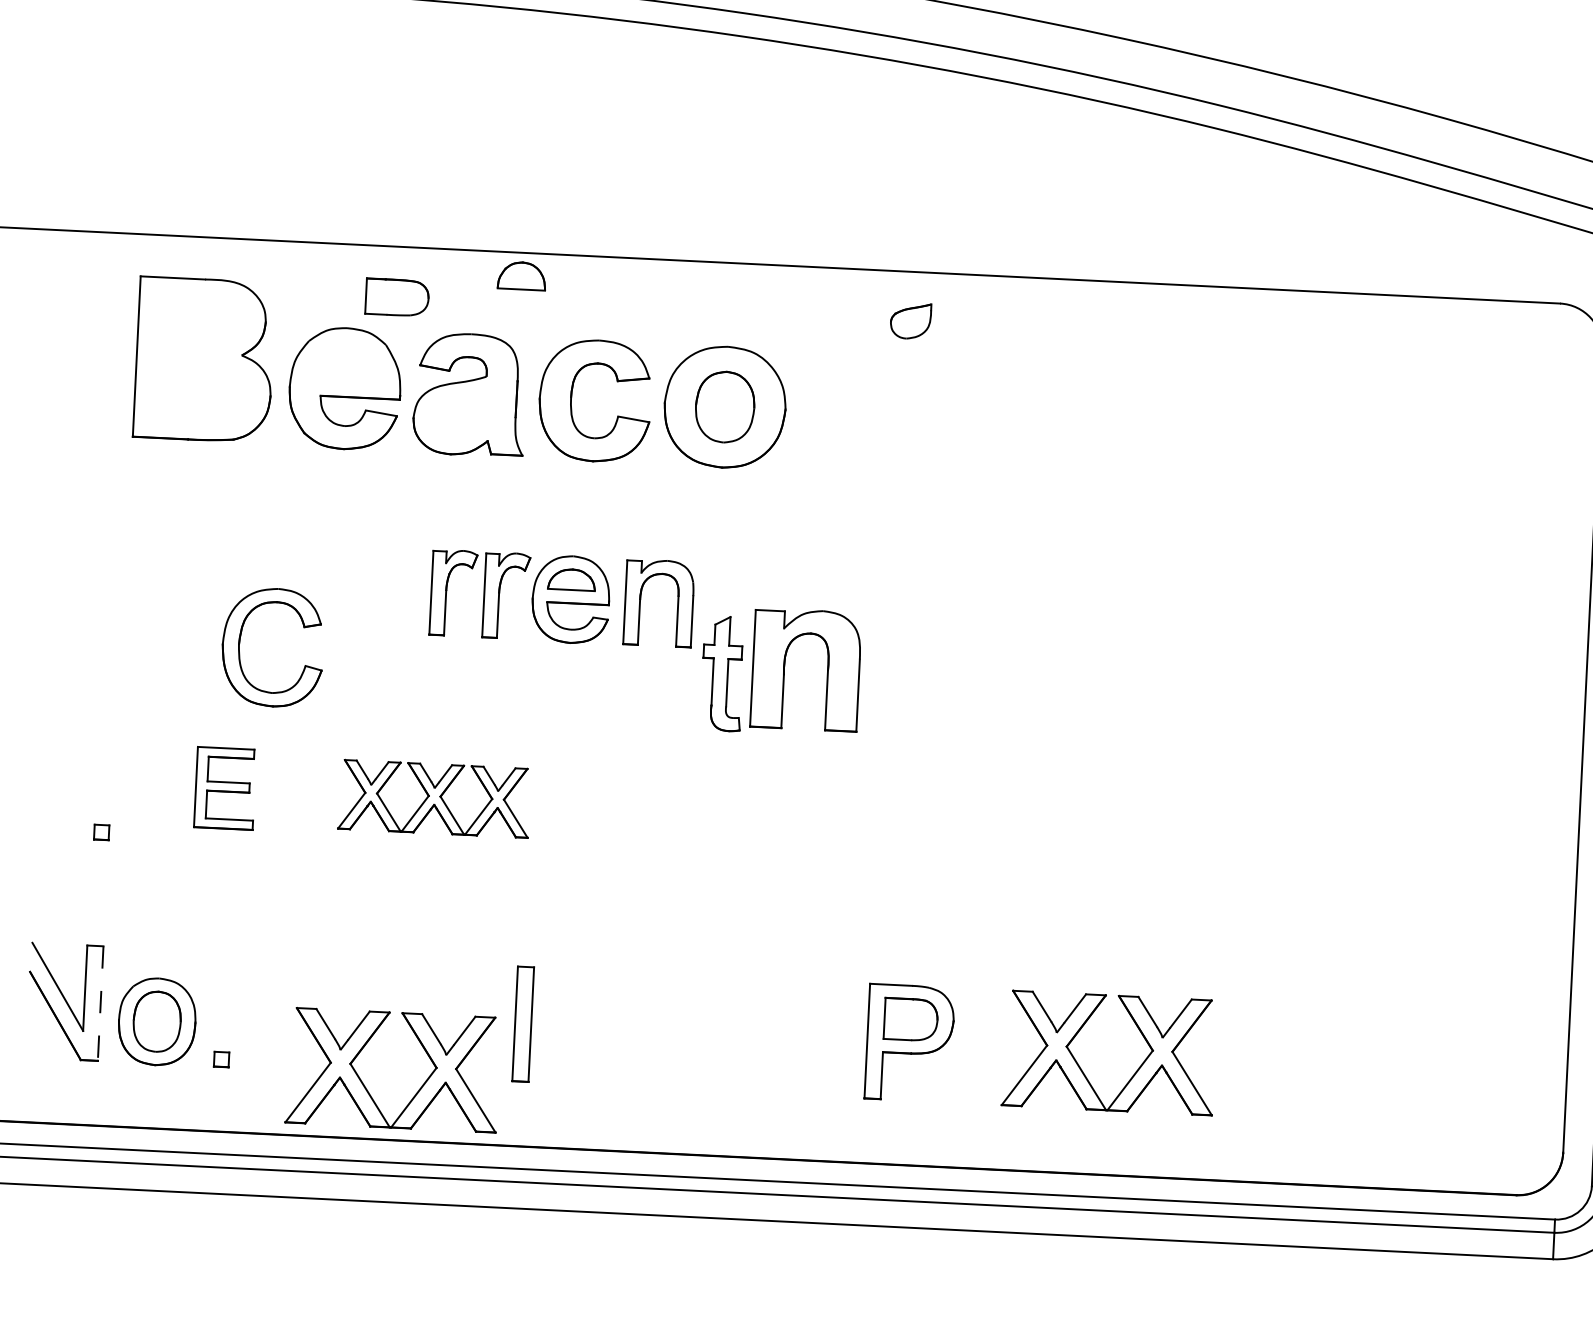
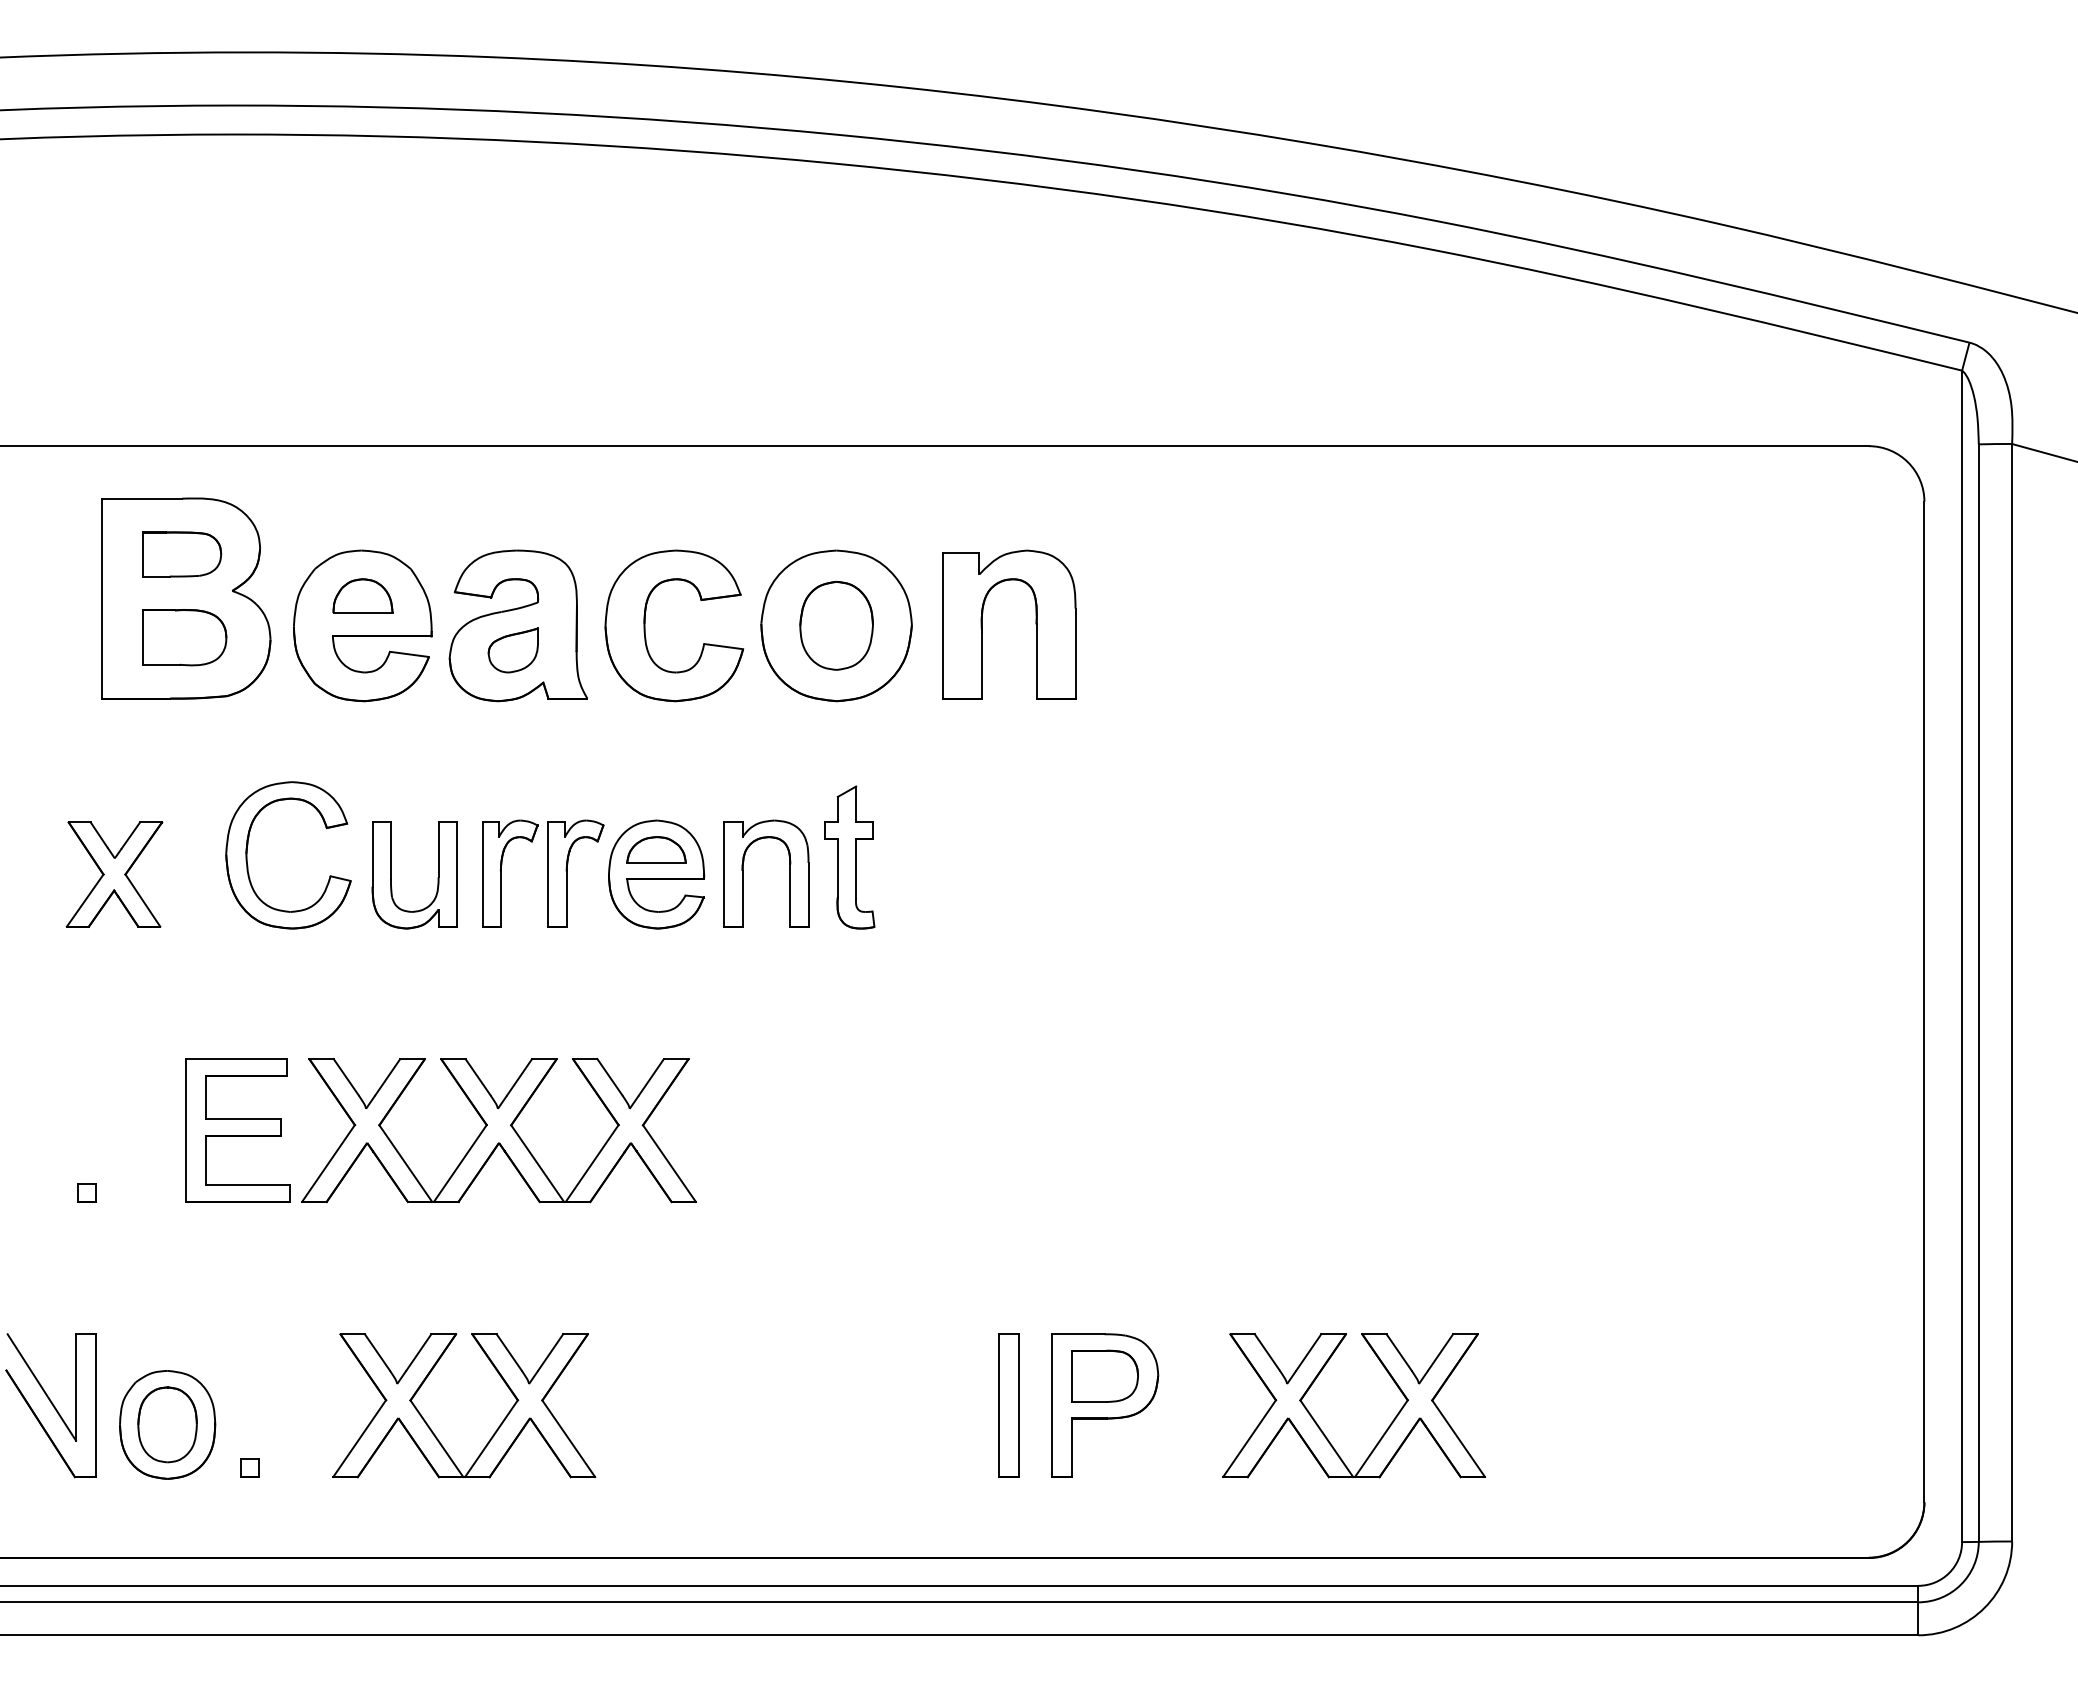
part: (521, 275) -> (362, 595), moved
part: (397, 297) -> (182, 554), moved
part: (910, 321) -> (512, 650), moved
part: (201, 390) -> (184, 637), added
part: (136, 578) -> (114, 874), added
part: (358, 589) -> (391, 875), added
part: (239, 646) -> (247, 855), moved
part: (827, 670) -> (1035, 624), moved
part: (722, 673) -> (849, 857), moved
part: (224, 788) -> (237, 1130), size x1.43
part: (434, 798) -> (498, 1130), size x1.67
line: (100, 1004) -> (96, 1406), dashed -> solid
part: (522, 1024) -> (1008, 1405), moved
part: (417, 1091) -> (495, 1430), moved

